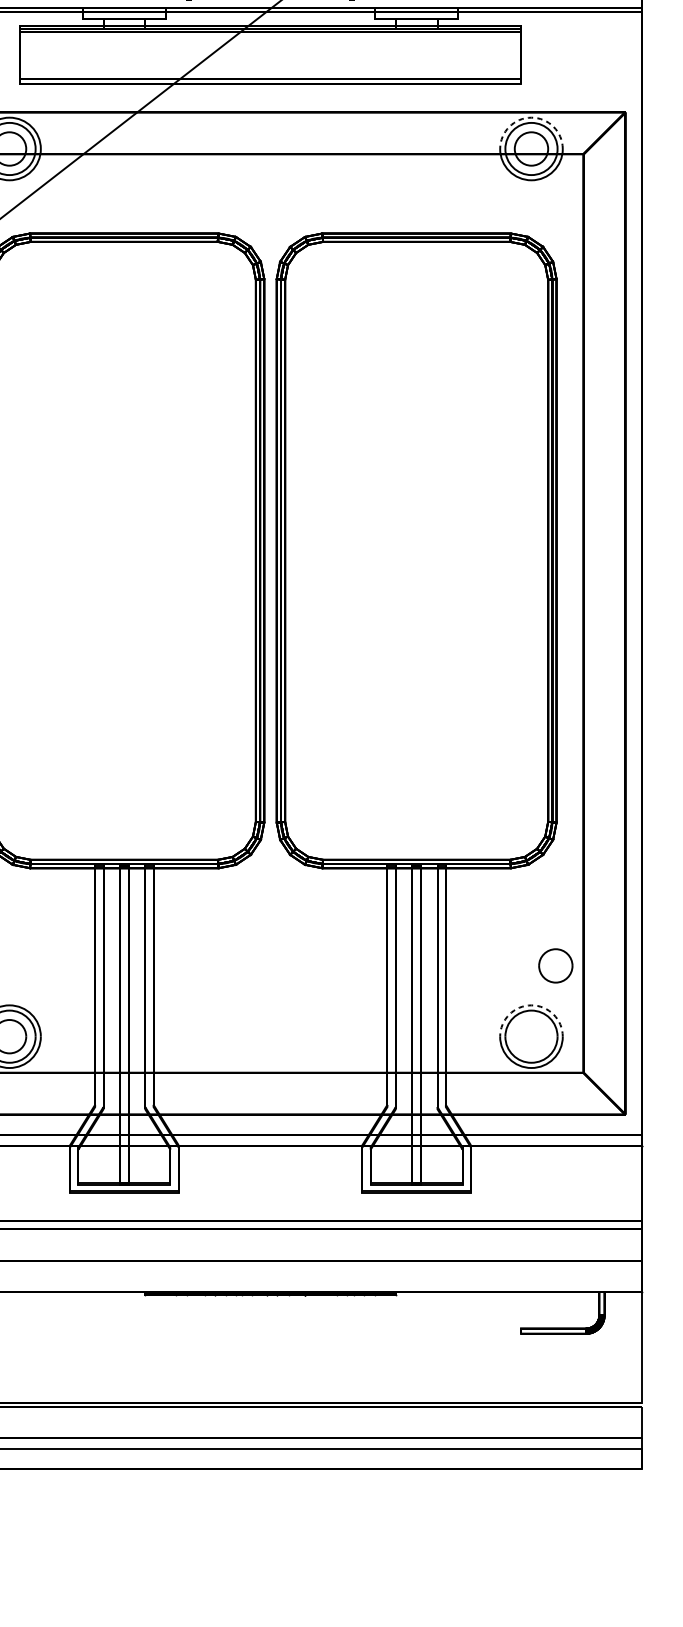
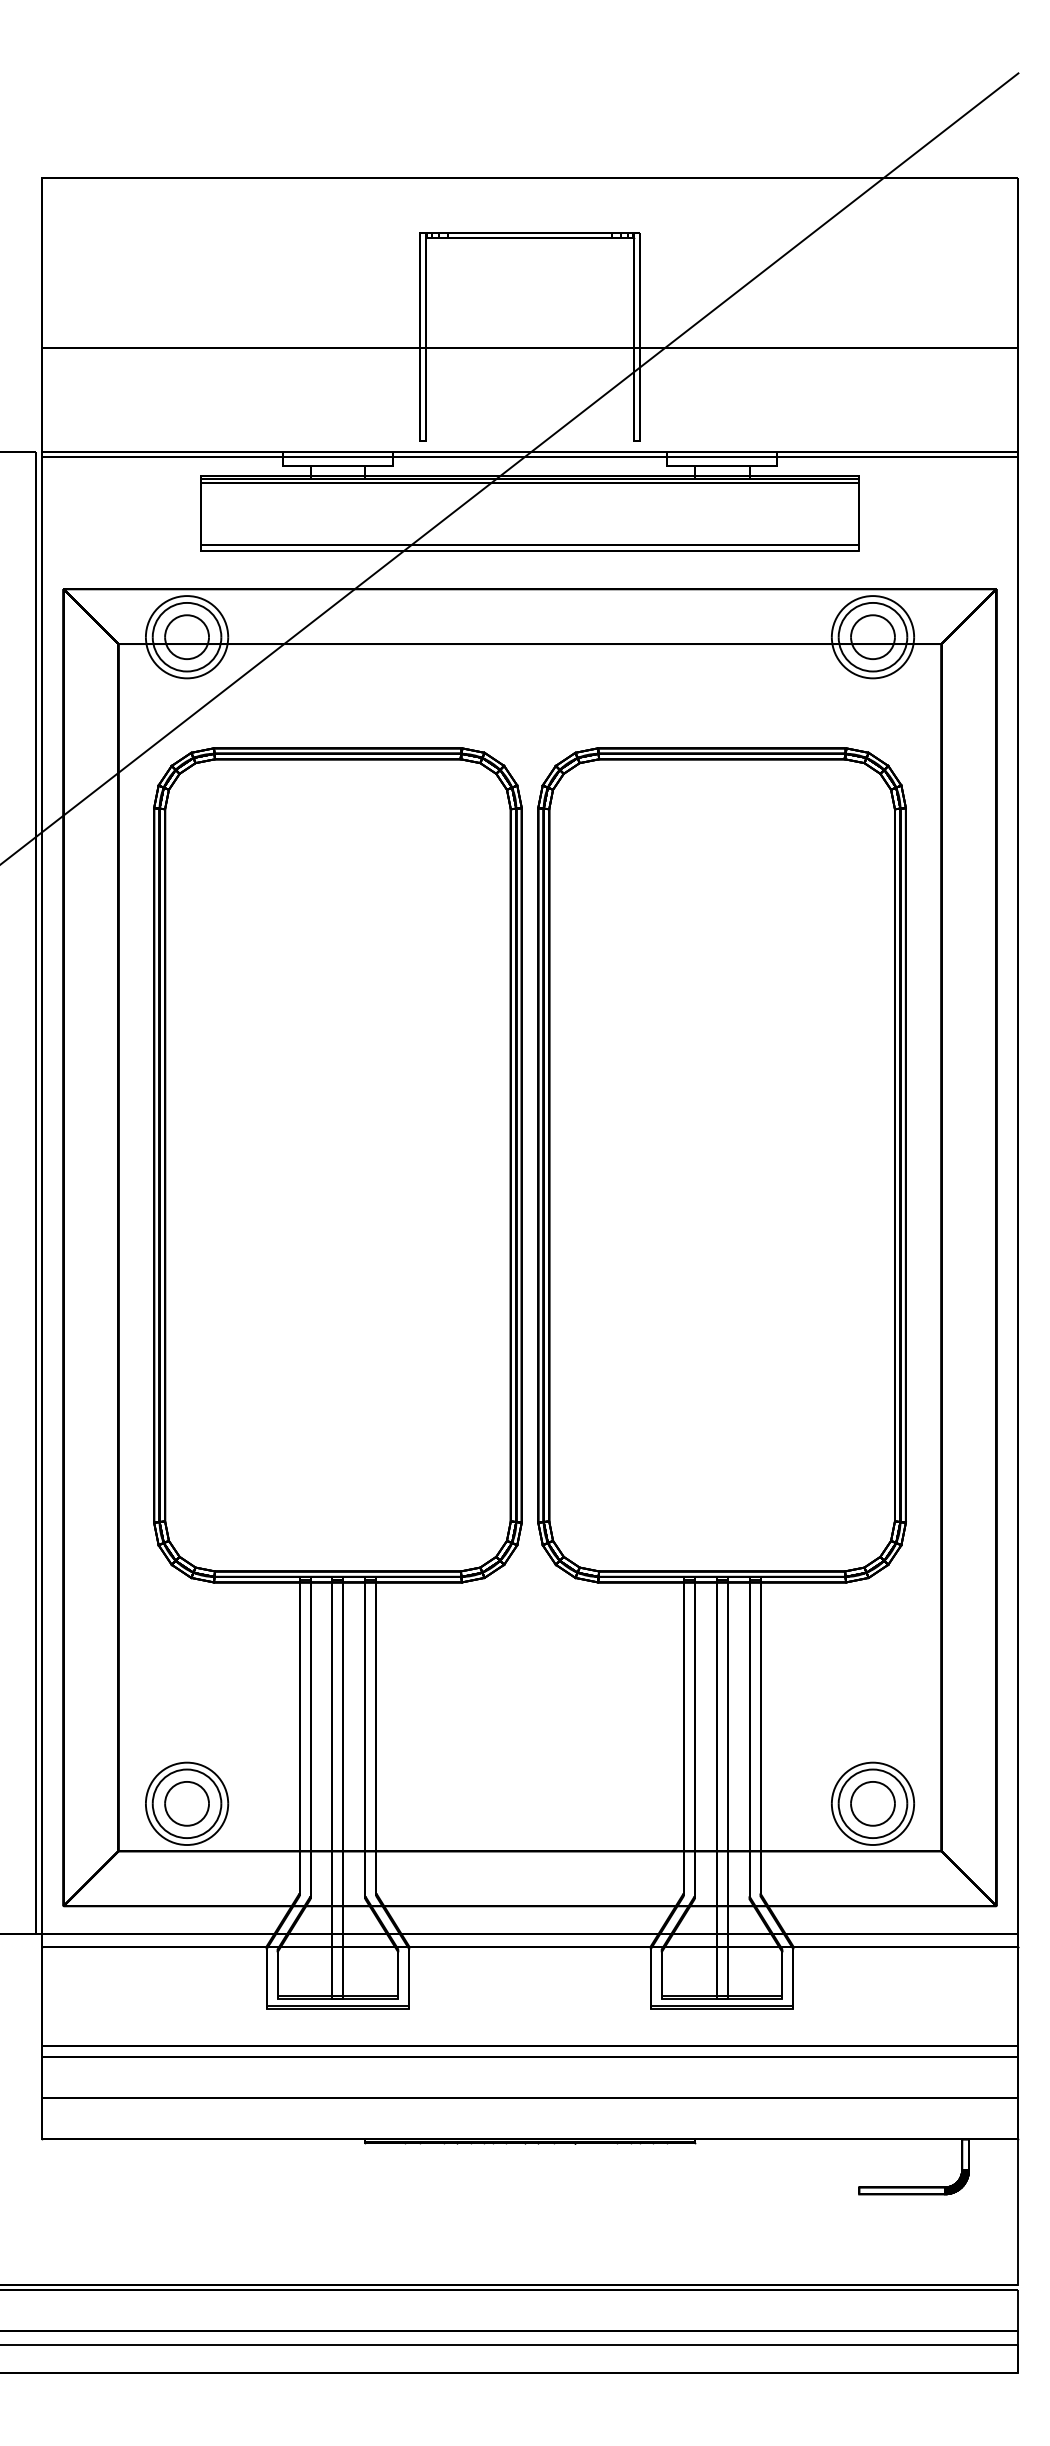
arc: (531, 118) -> (872, 596), dashed -> solid
part: (555, 965) -> (872, 1803), moved
arc: (531, 1005) -> (872, 1762), dashed -> solid

